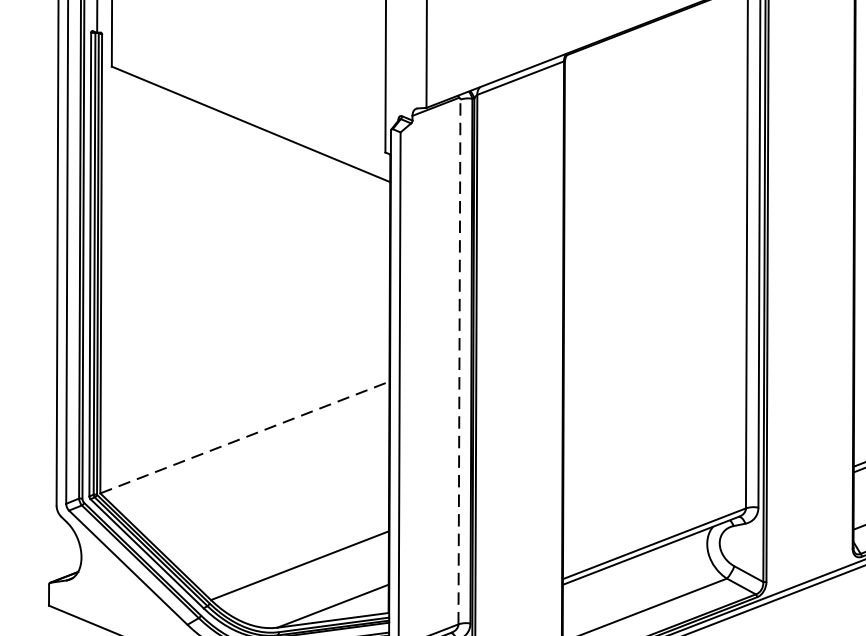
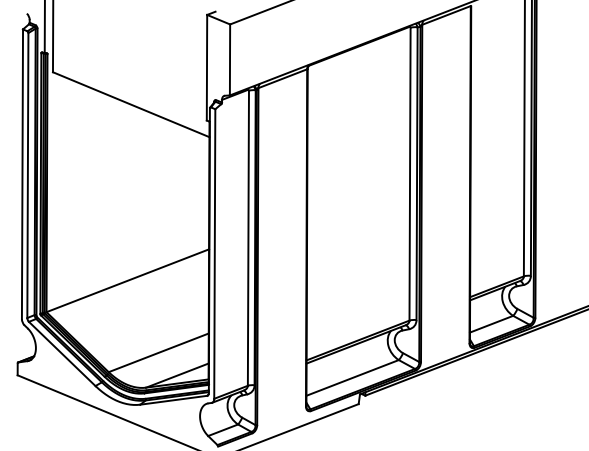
line: (459, 362) -> (248, 238), dashed -> solid
line: (246, 437) -> (128, 280), dashed -> solid

